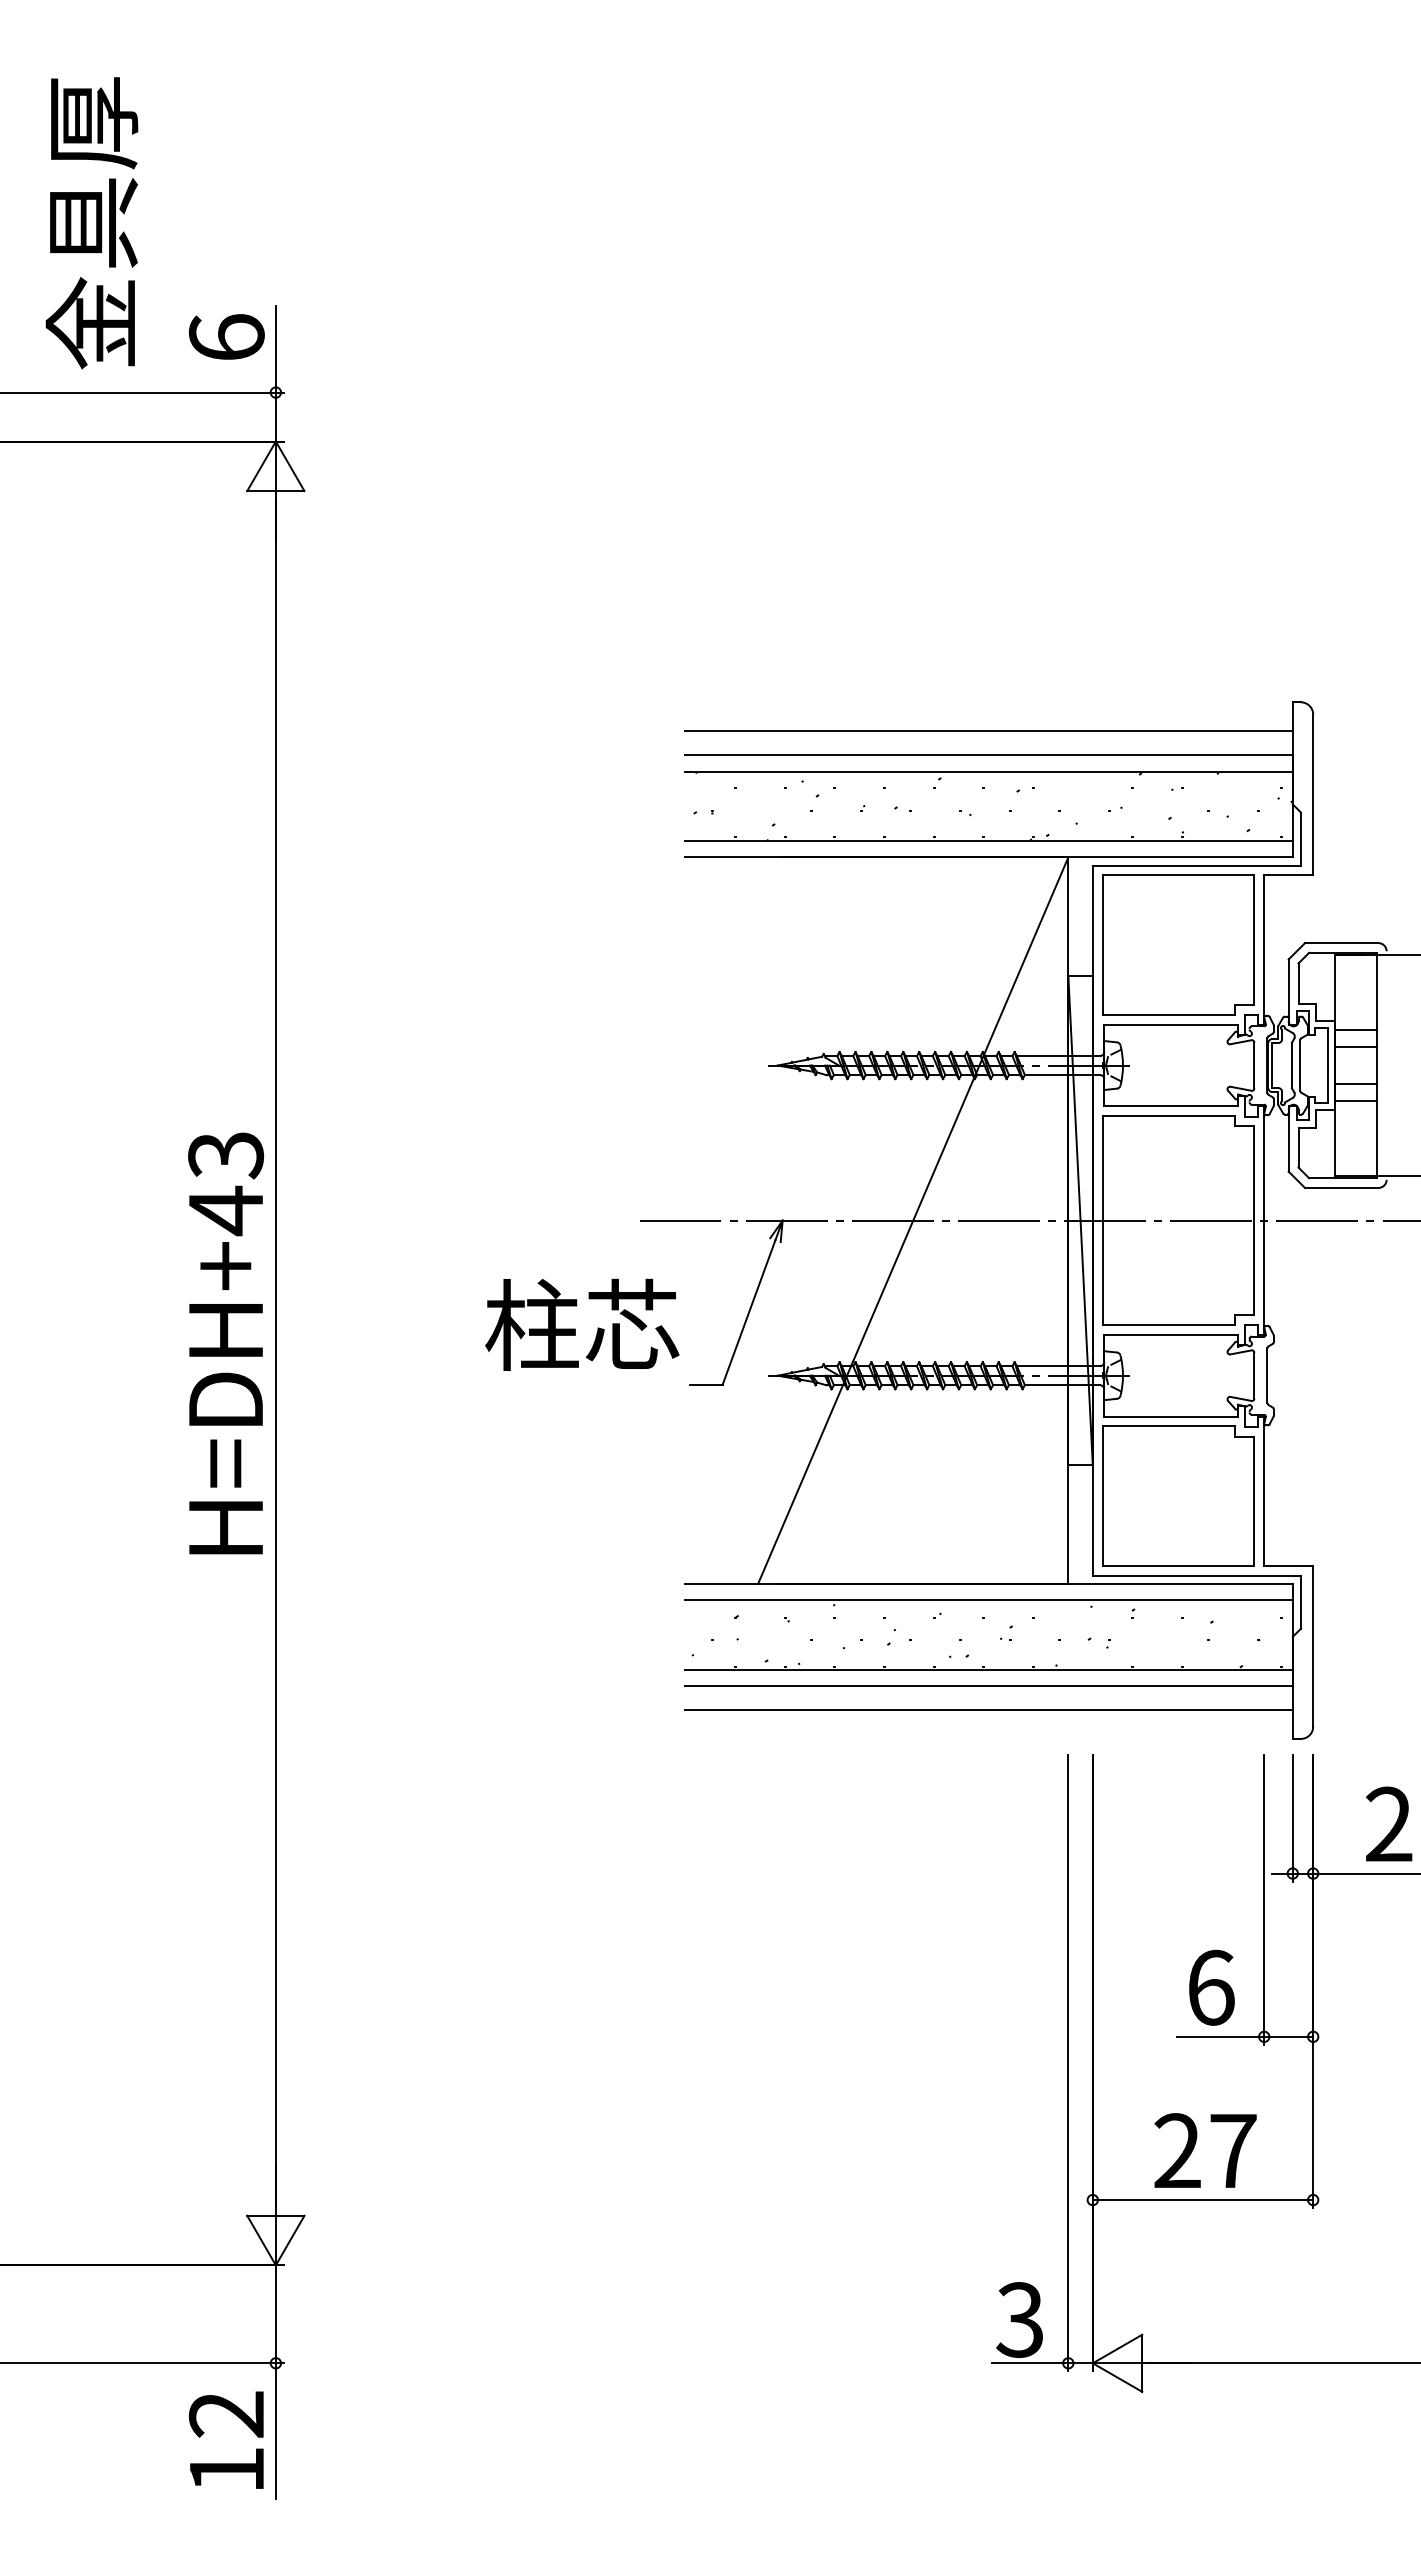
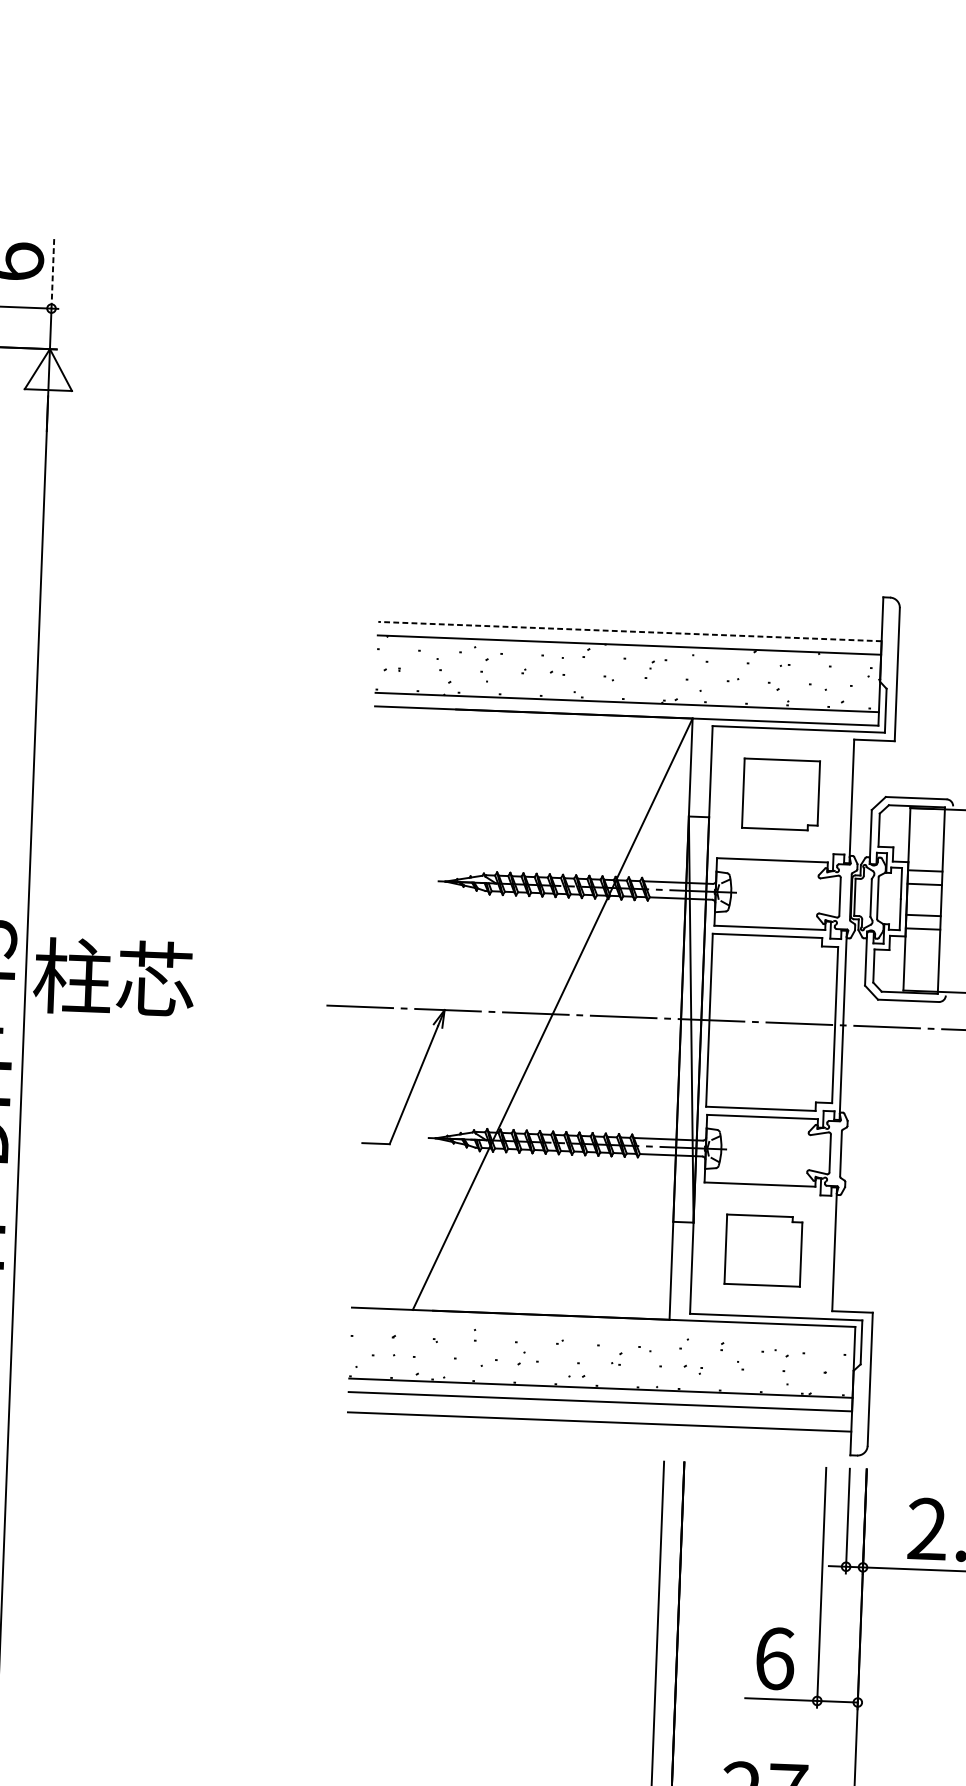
line: (275, 349) -> (52, 272), solid -> dashed
line: (988, 730) -> (630, 610), removed
line: (988, 755) -> (629, 631), solid -> dashed
part: (1178, 944) -> (781, 794), size x0.6
text: (582, 1324) -> (114, 977), moved
part: (1178, 1495) -> (763, 1250), size x0.6
line: (988, 1600) -> (602, 1331), removed

